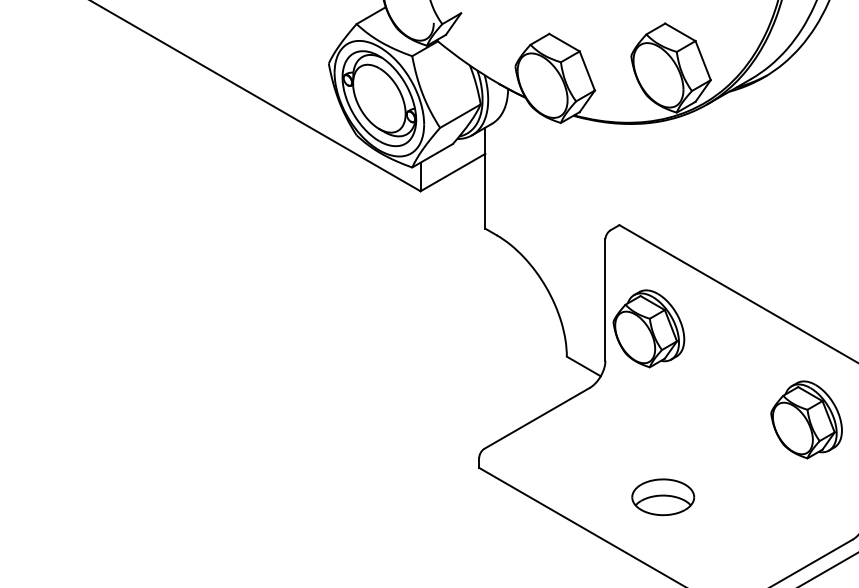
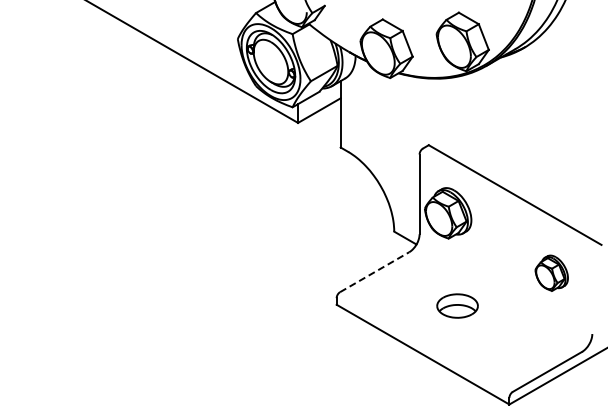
line: (536, 418) -> (374, 272), solid -> dashed
part: (806, 420) -> (551, 273), size x0.7
part: (663, 496) -> (457, 305), moved

